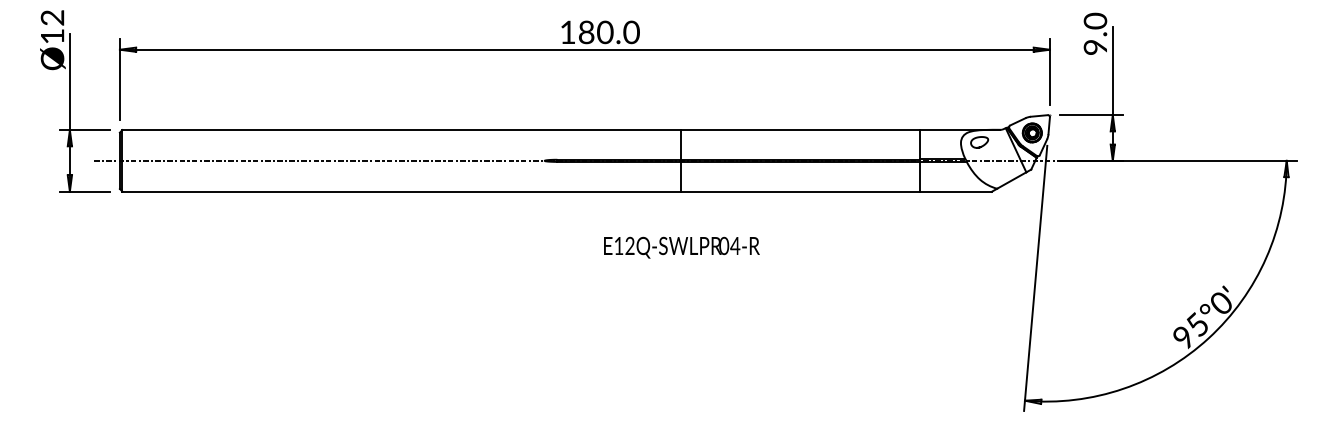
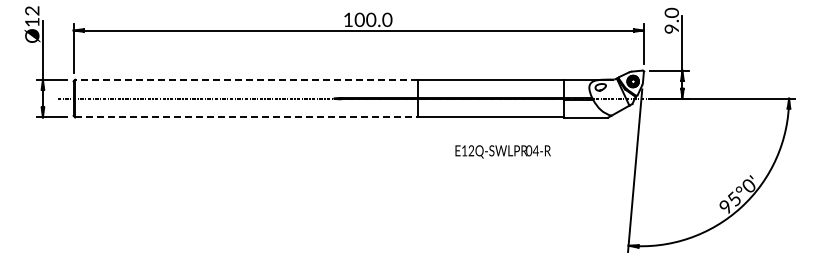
text: (586, 33) -> (359, 20), 180.0 -> 100.0
line: (400, 129) -> (245, 79), solid -> dashed
line: (401, 191) -> (246, 117), solid -> dashed
text: (680, 247) -> (502, 151), moved

